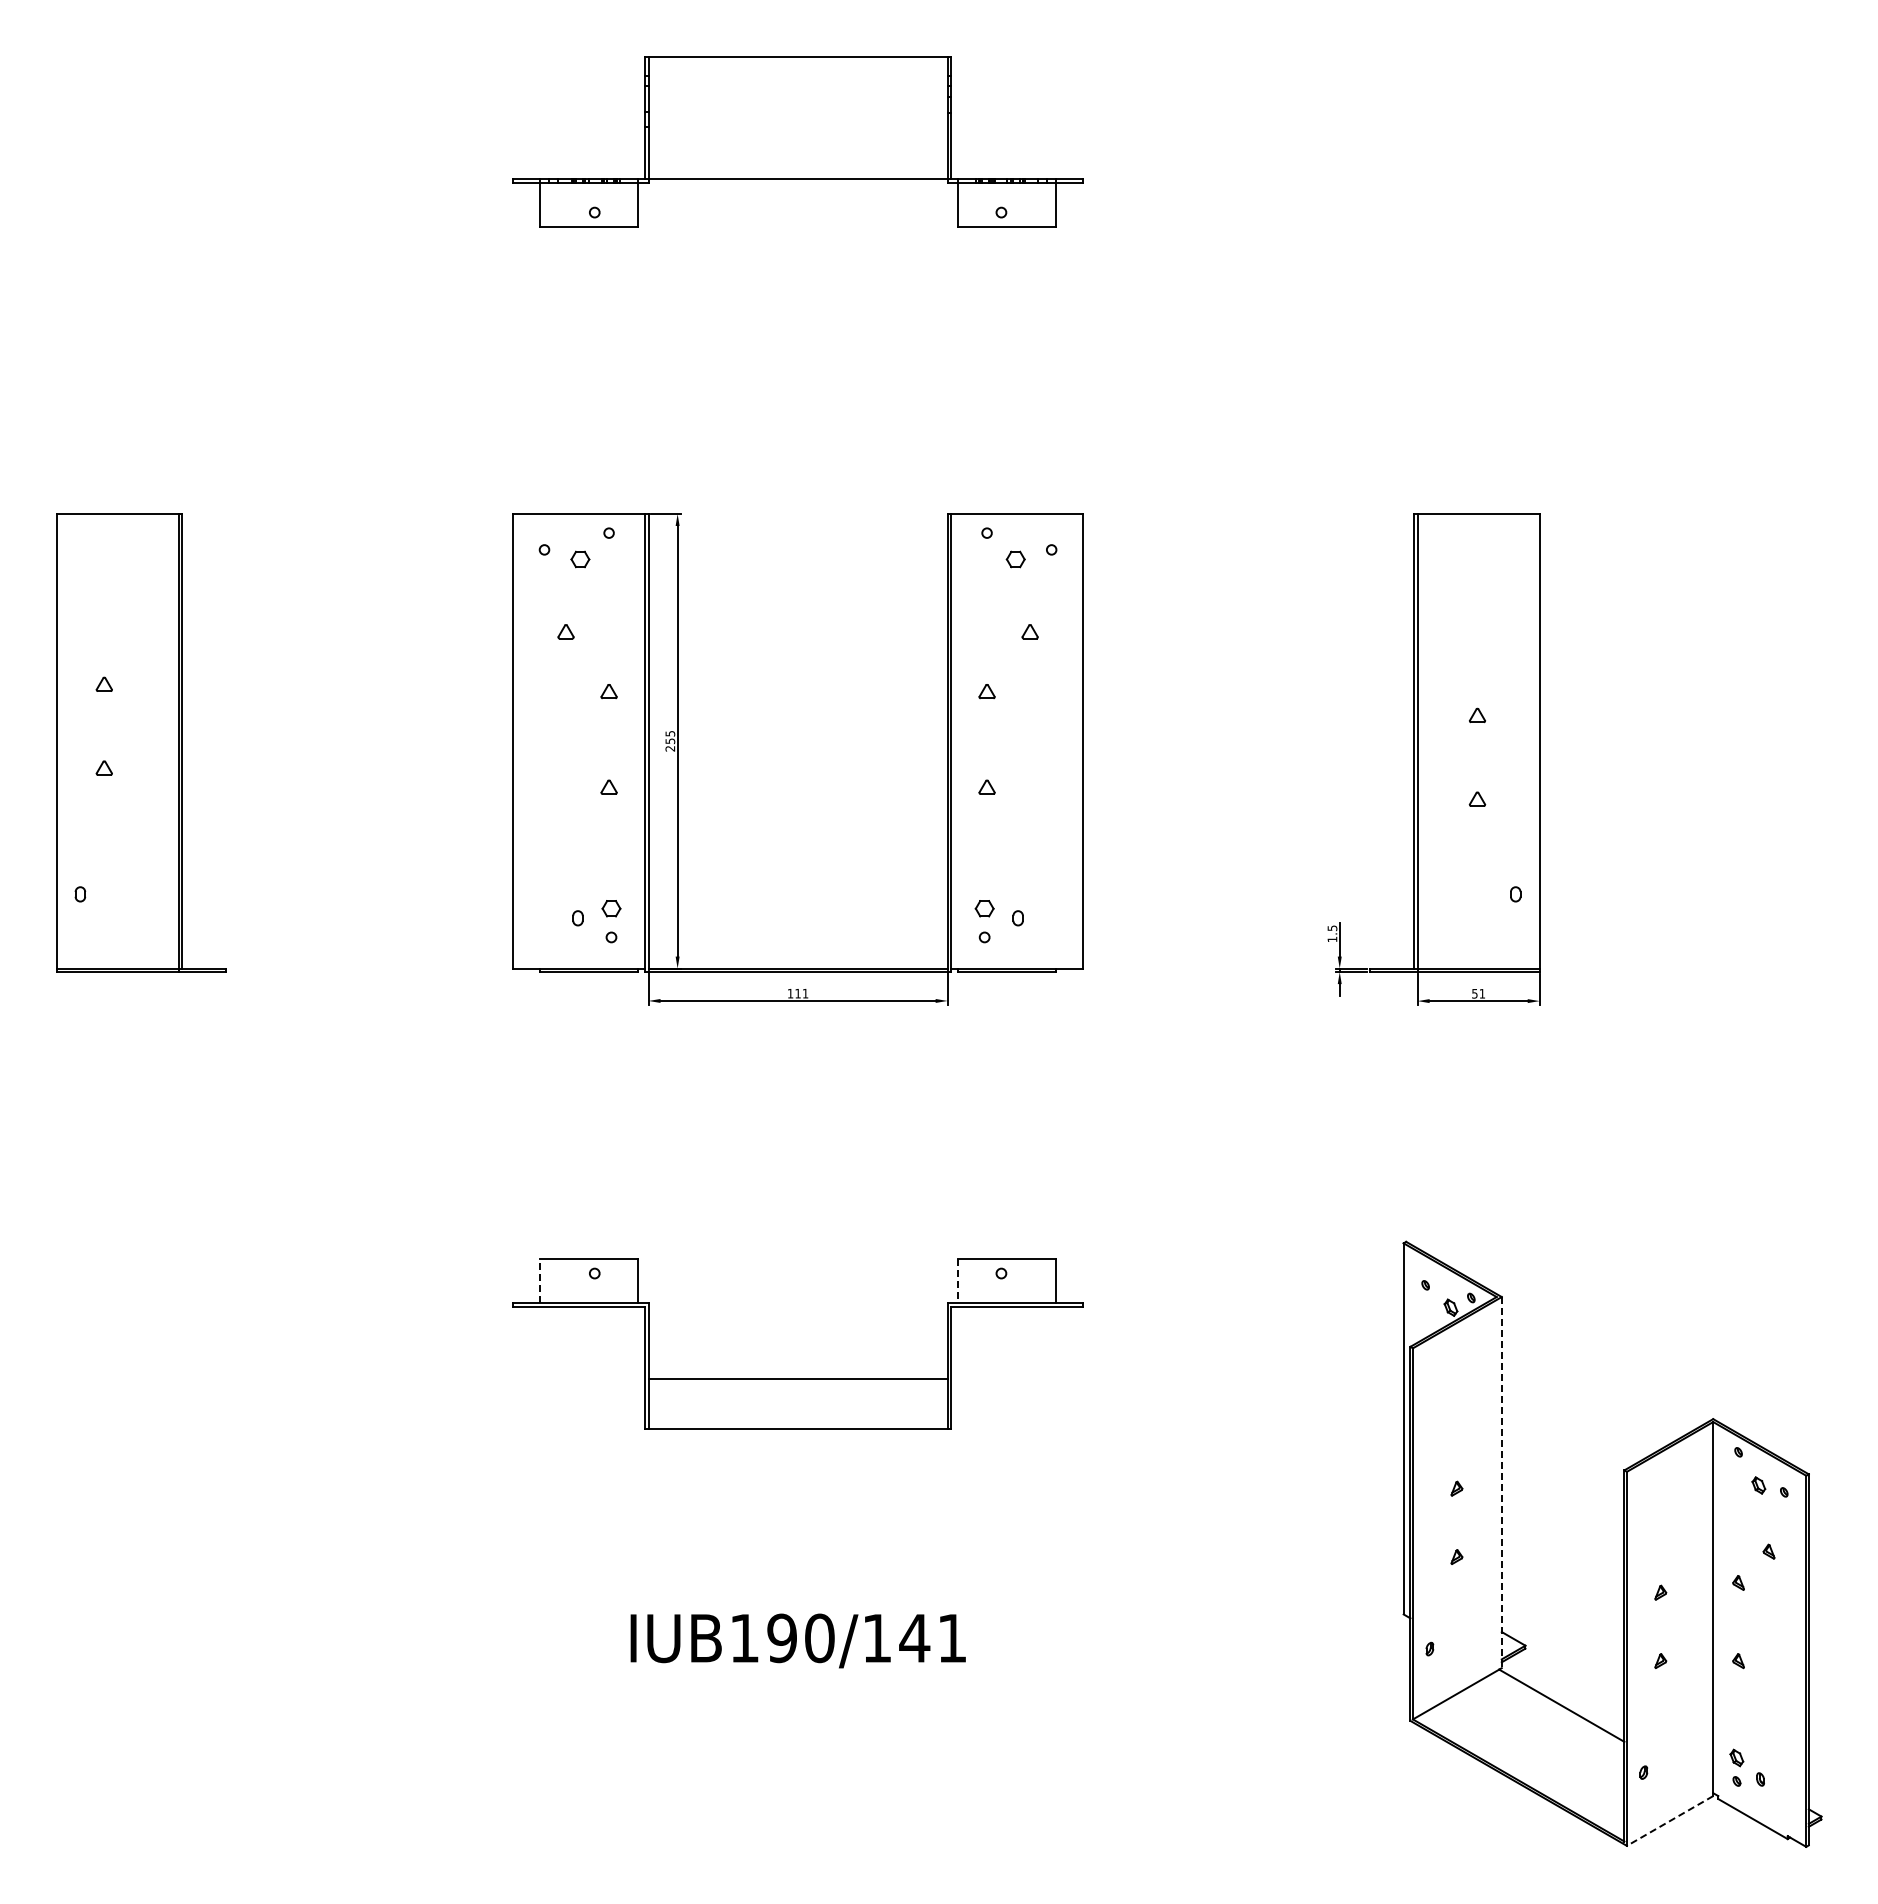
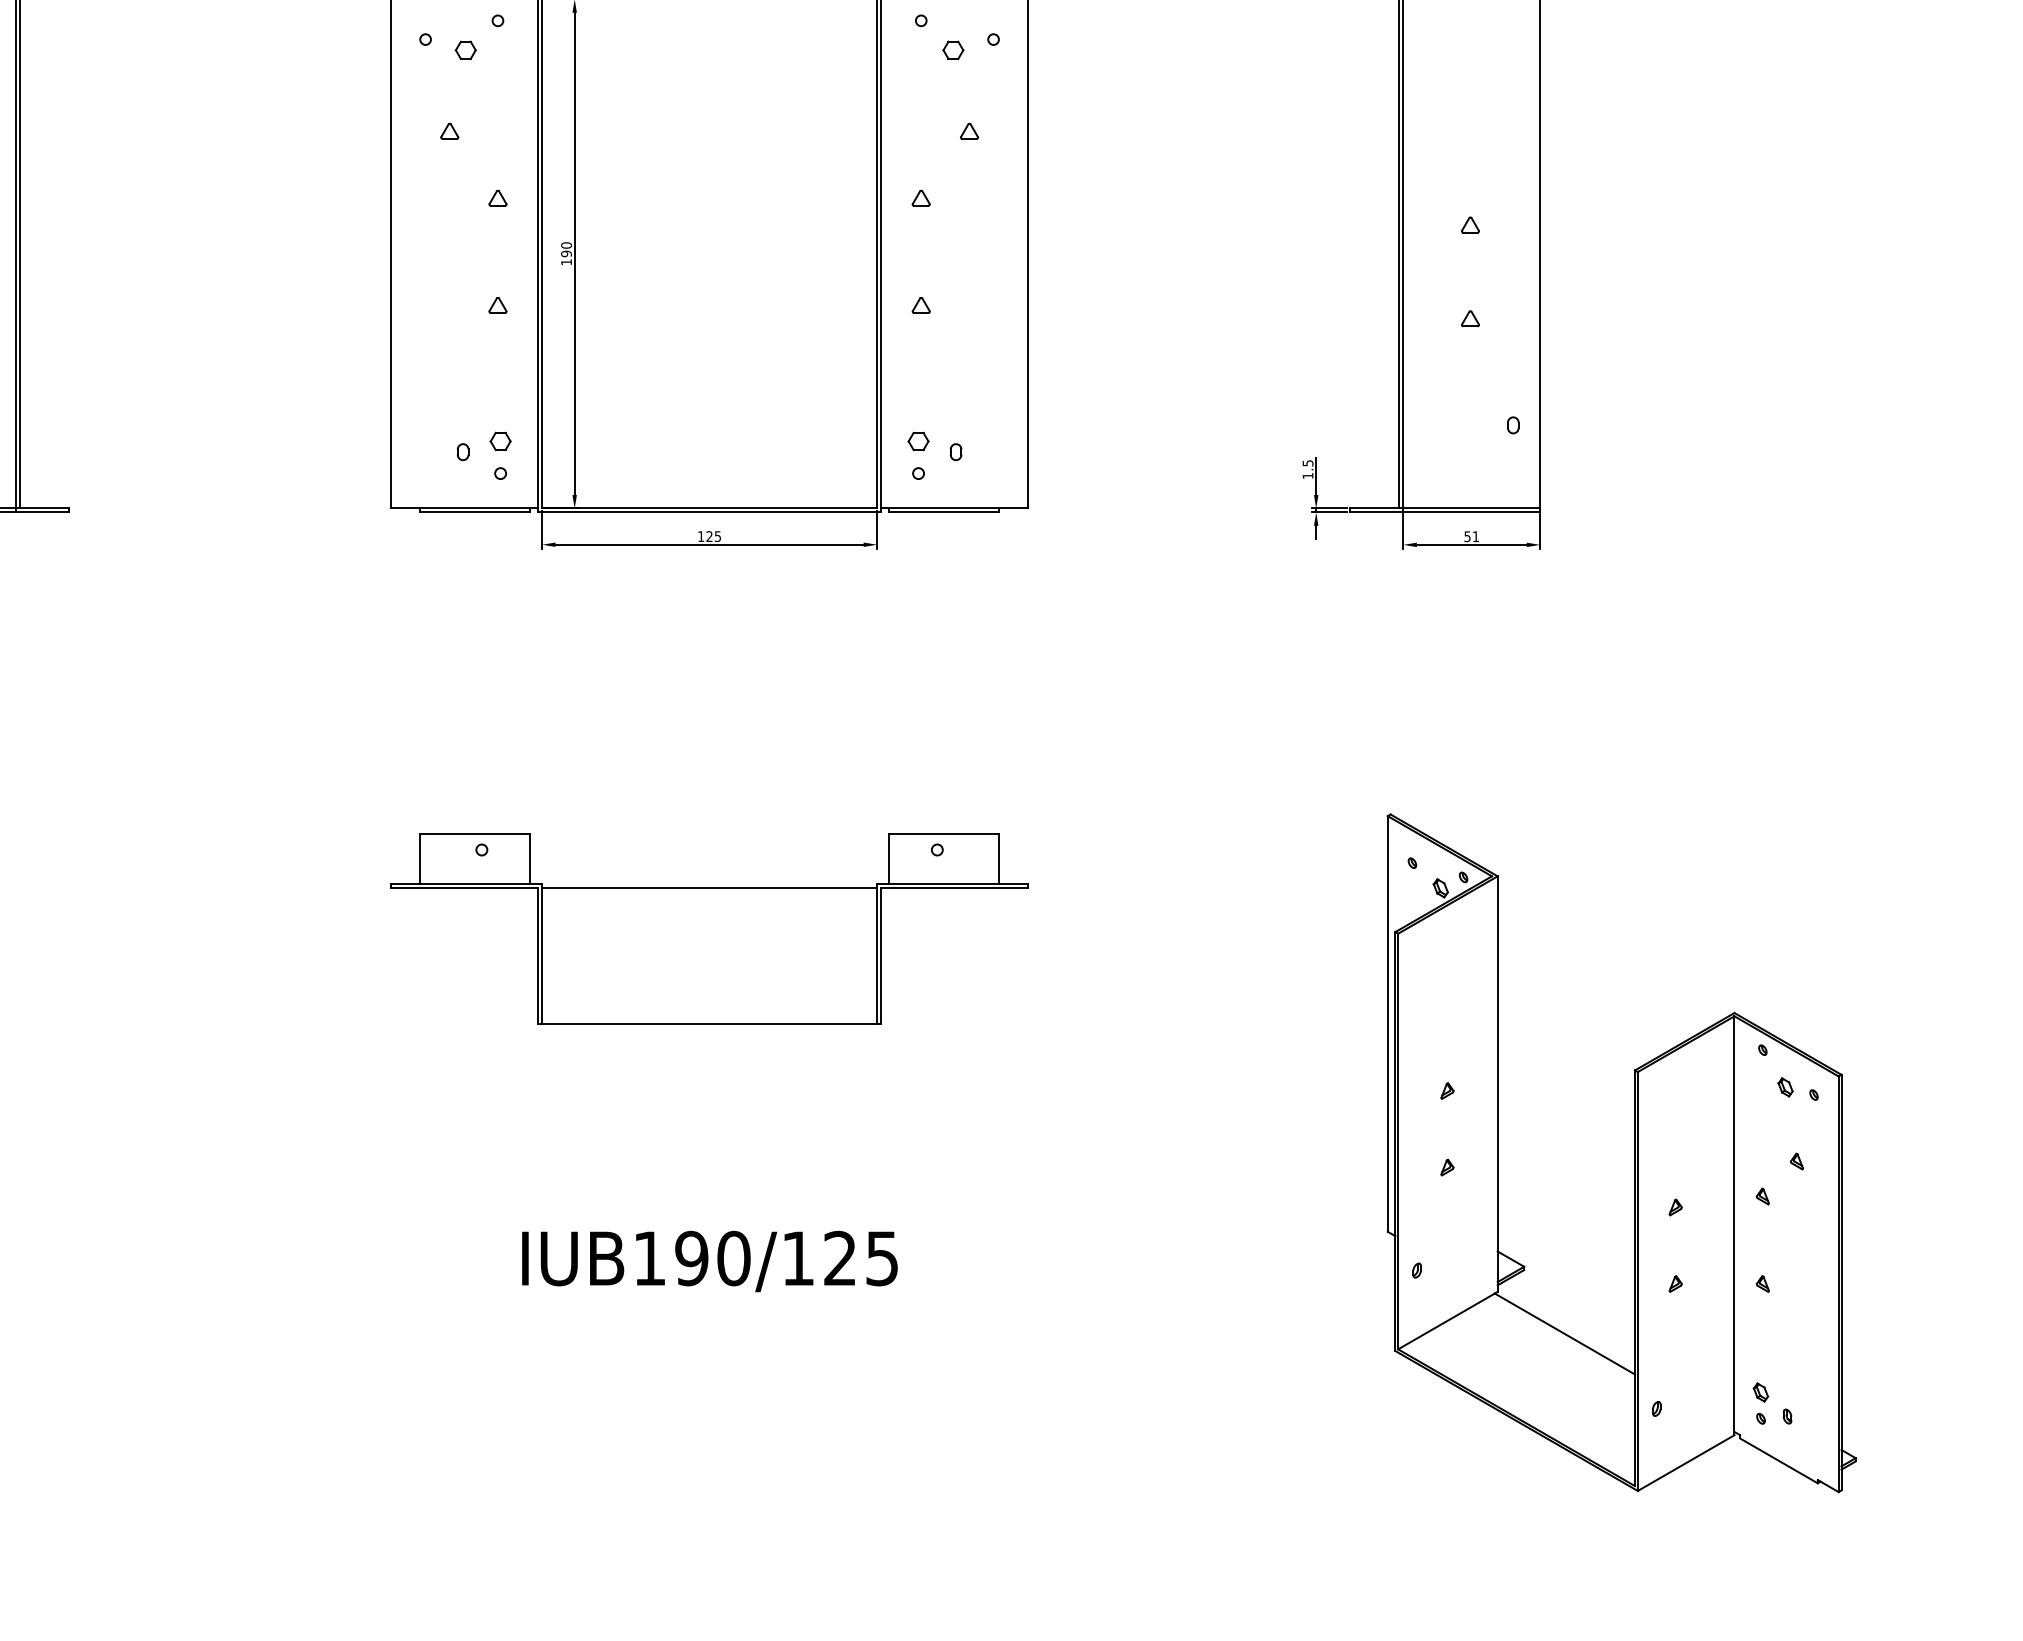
text: (670, 740) -> (566, 253), 255 -> 190
text: (801, 993) -> (713, 536), 111 -> 125
line: (539, 1280) -> (420, 857), dashed -> solid
line: (958, 1281) -> (889, 858), dashed -> solid
line: (797, 1379) -> (708, 888), moved
line: (1501, 1482) -> (1497, 1084), dashed -> solid
text: (932, 1638) -> (860, 1258), IUB190/141 -> IUB190/125
line: (1670, 1820) -> (1686, 1462), dashed -> solid

